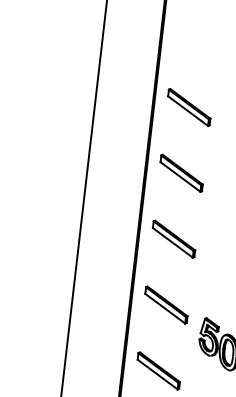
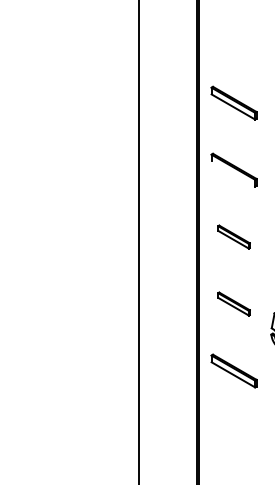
line: (180, 176) -> (233, 173), removed
part: (173, 238) -> (233, 236), size x0.7
part: (165, 304) -> (233, 303), size x0.7

